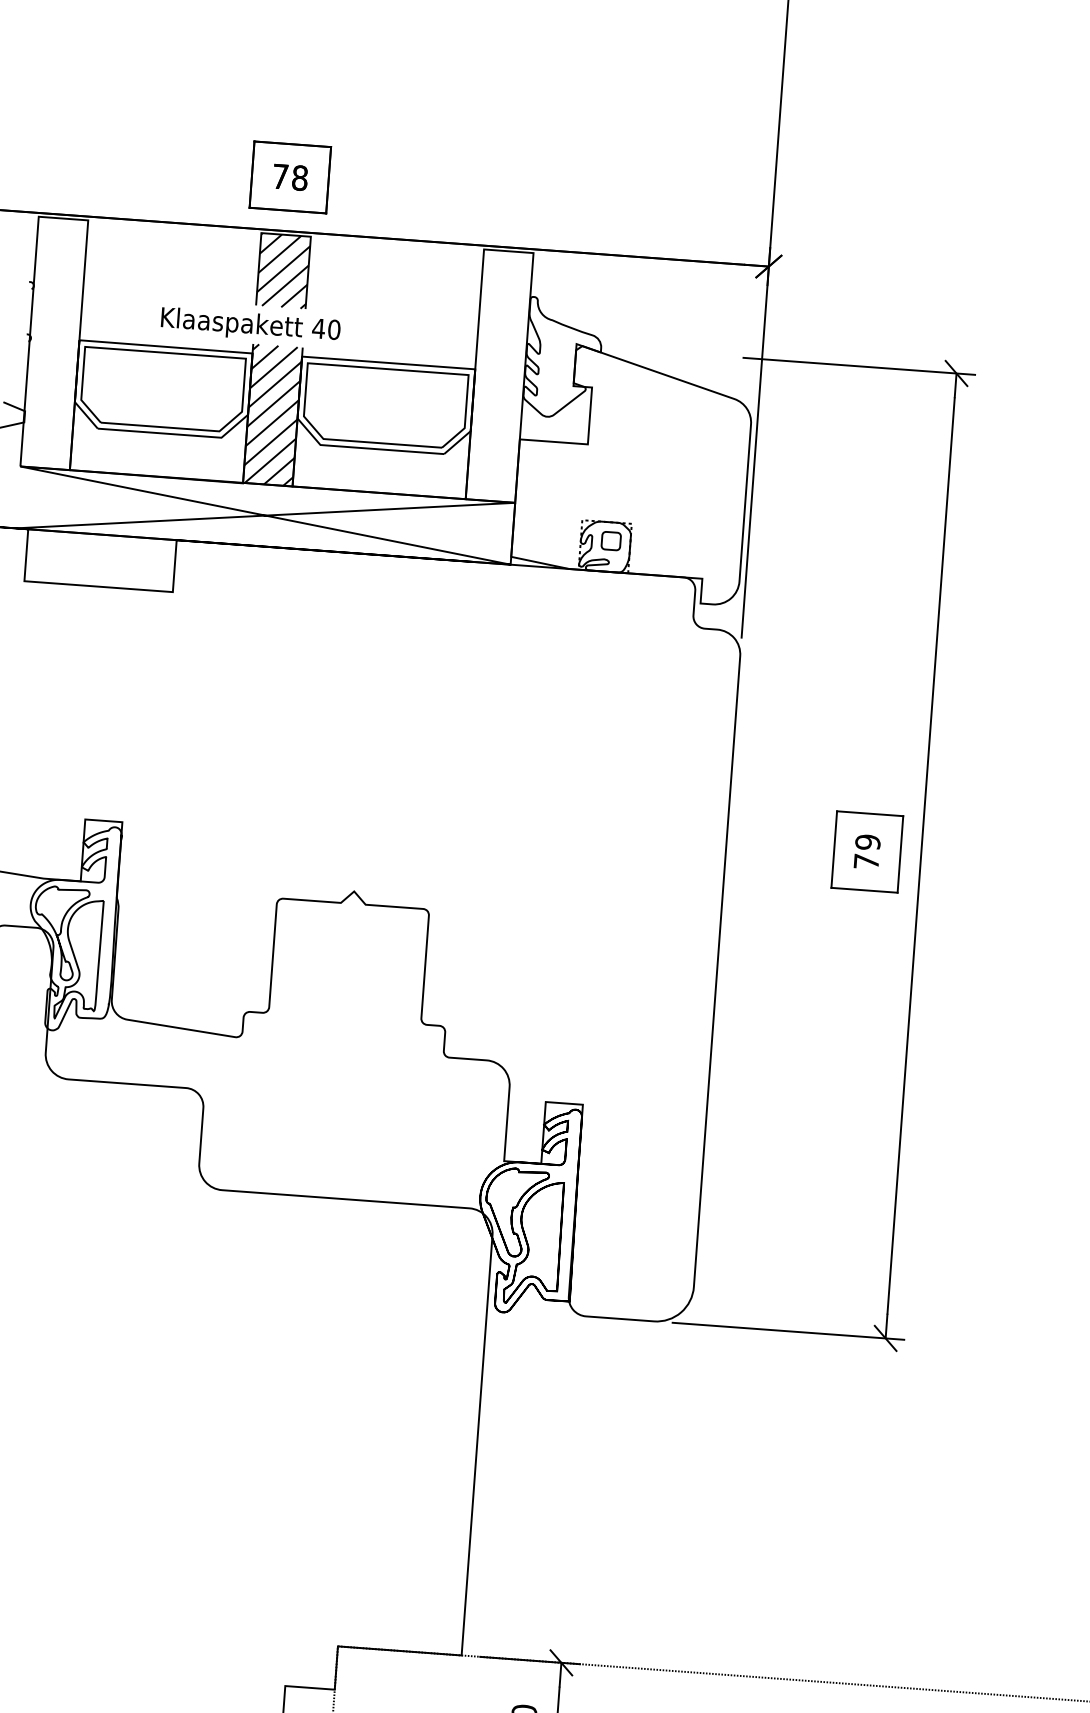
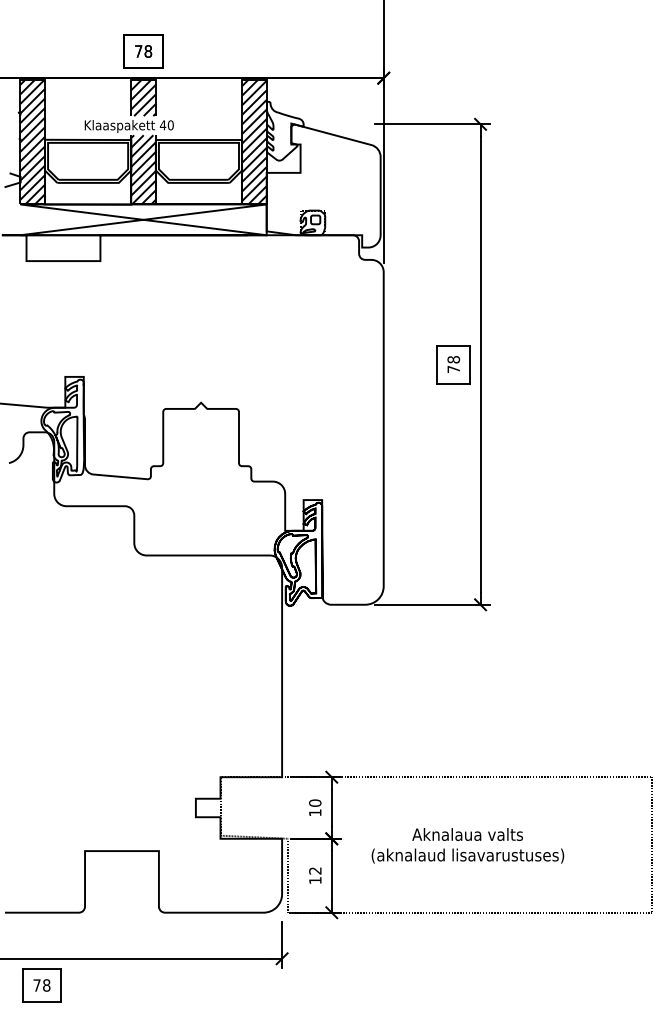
hatch: (53, 343) -> (32, 142), added
hatch: (499, 376) -> (254, 142), added
text: (867, 841) -> (453, 359), 79 -> 78

